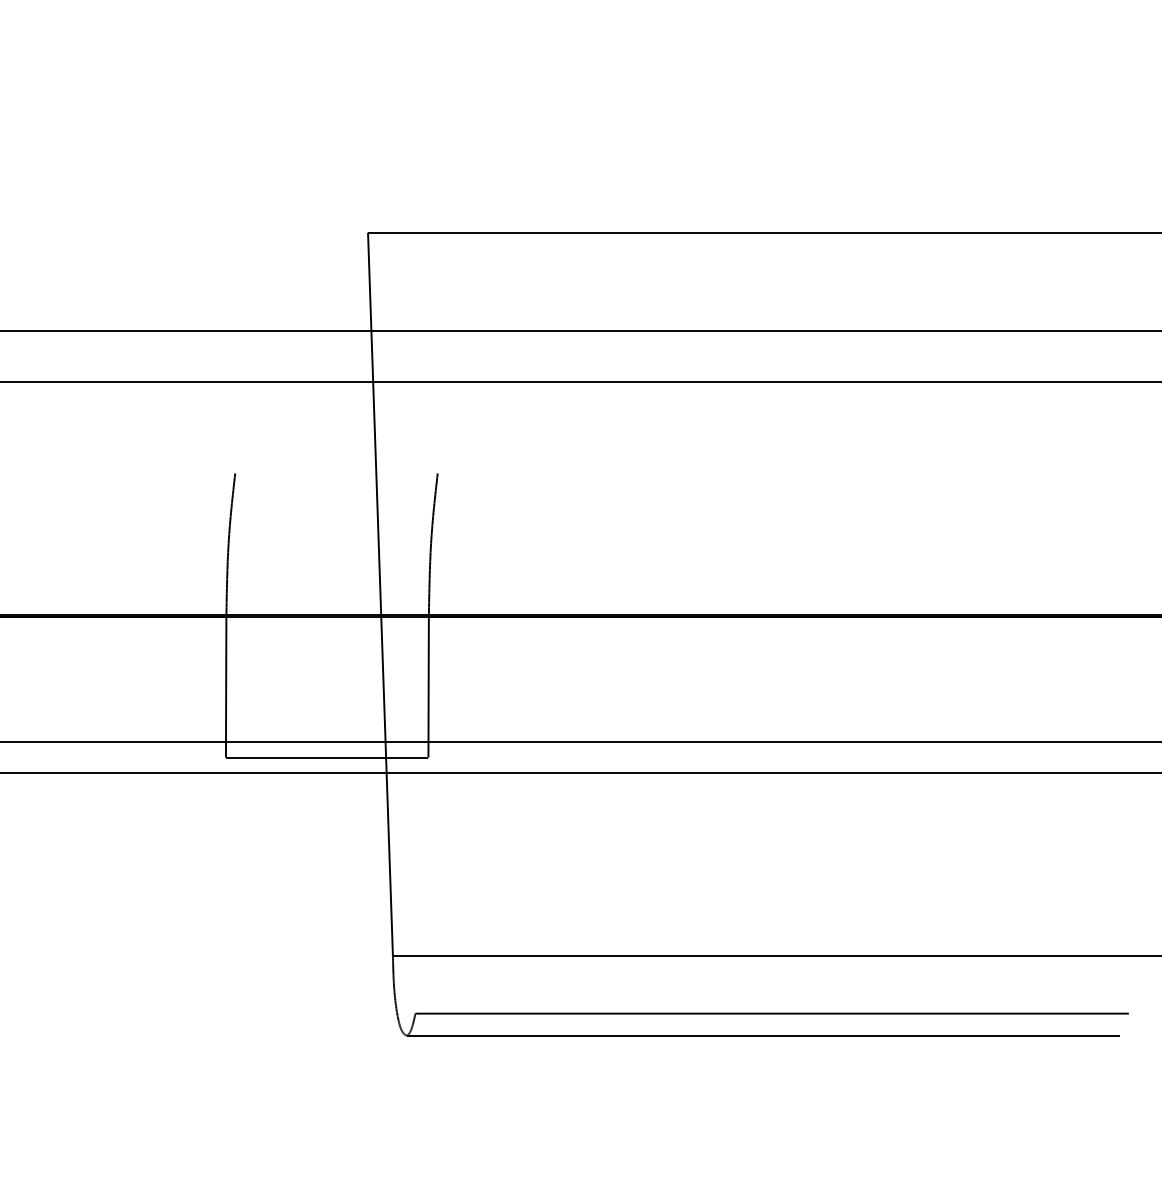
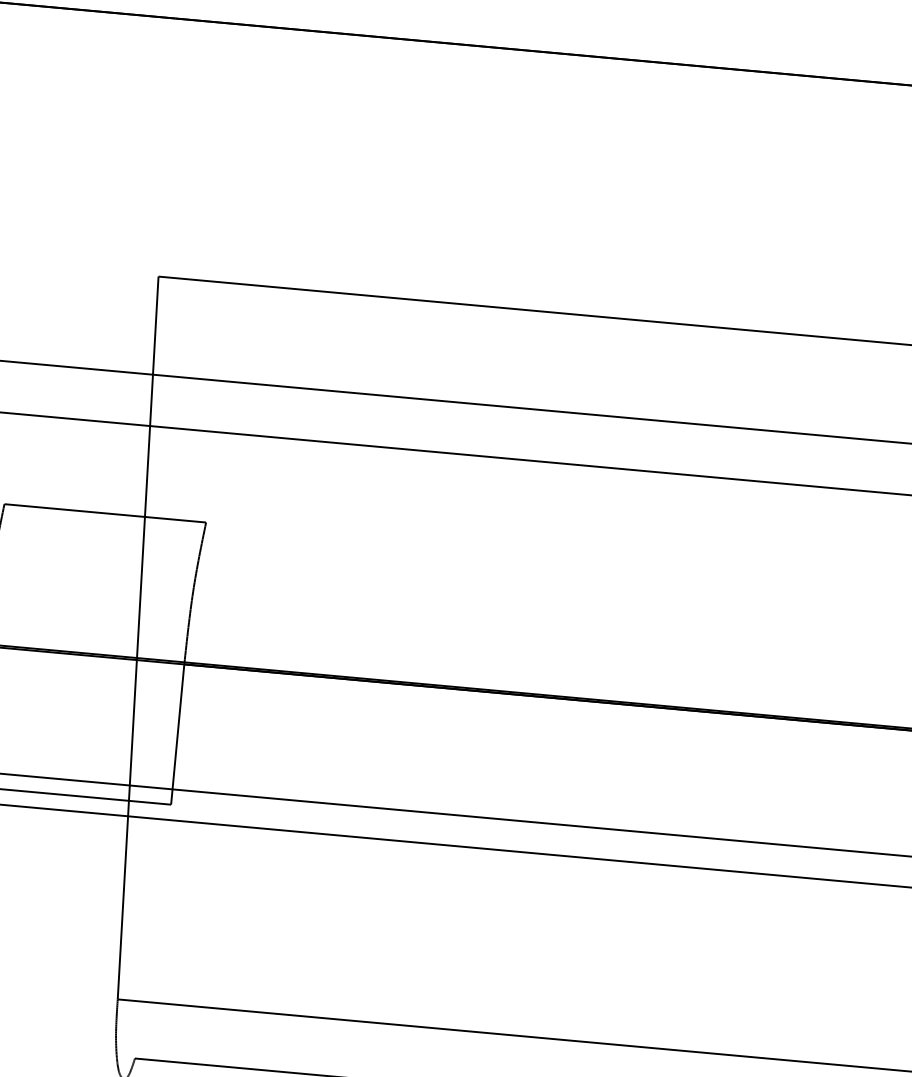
line: (336, 473) -> (105, 513), added

